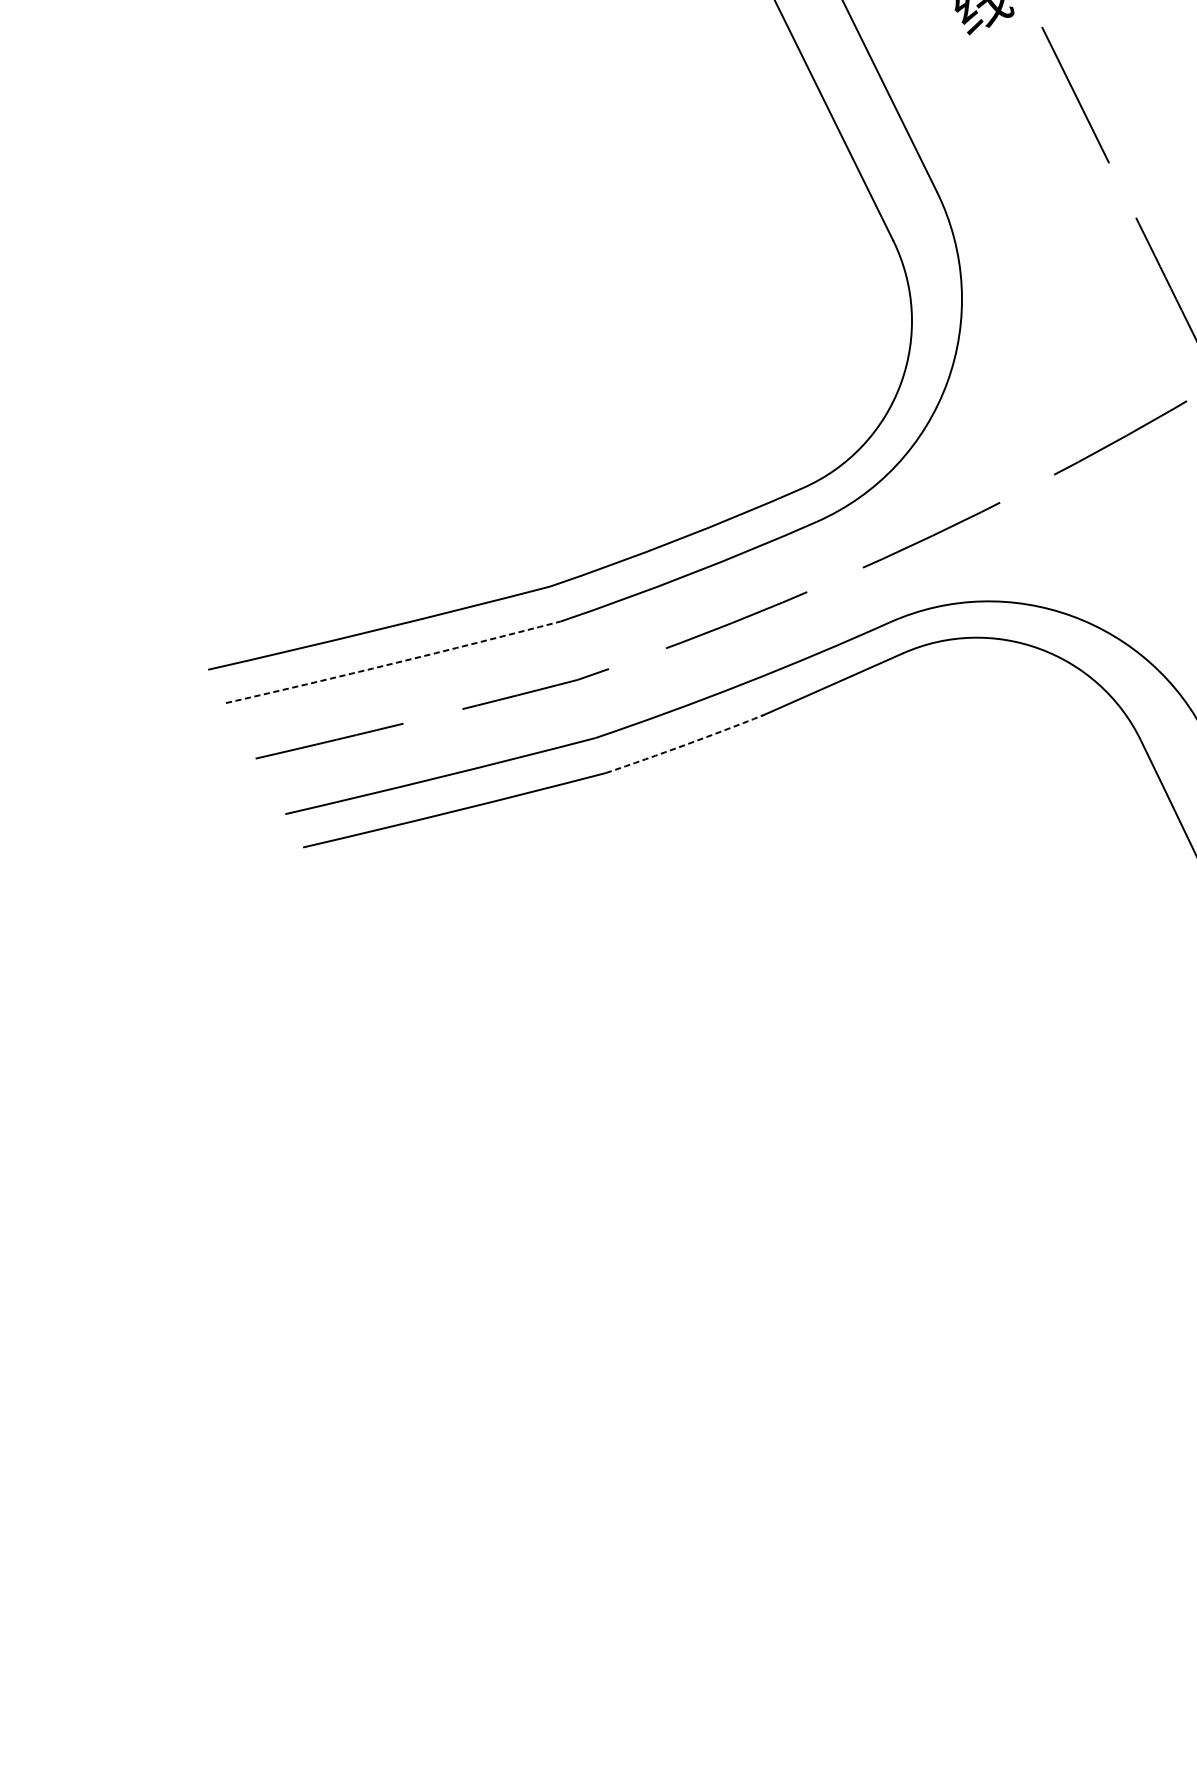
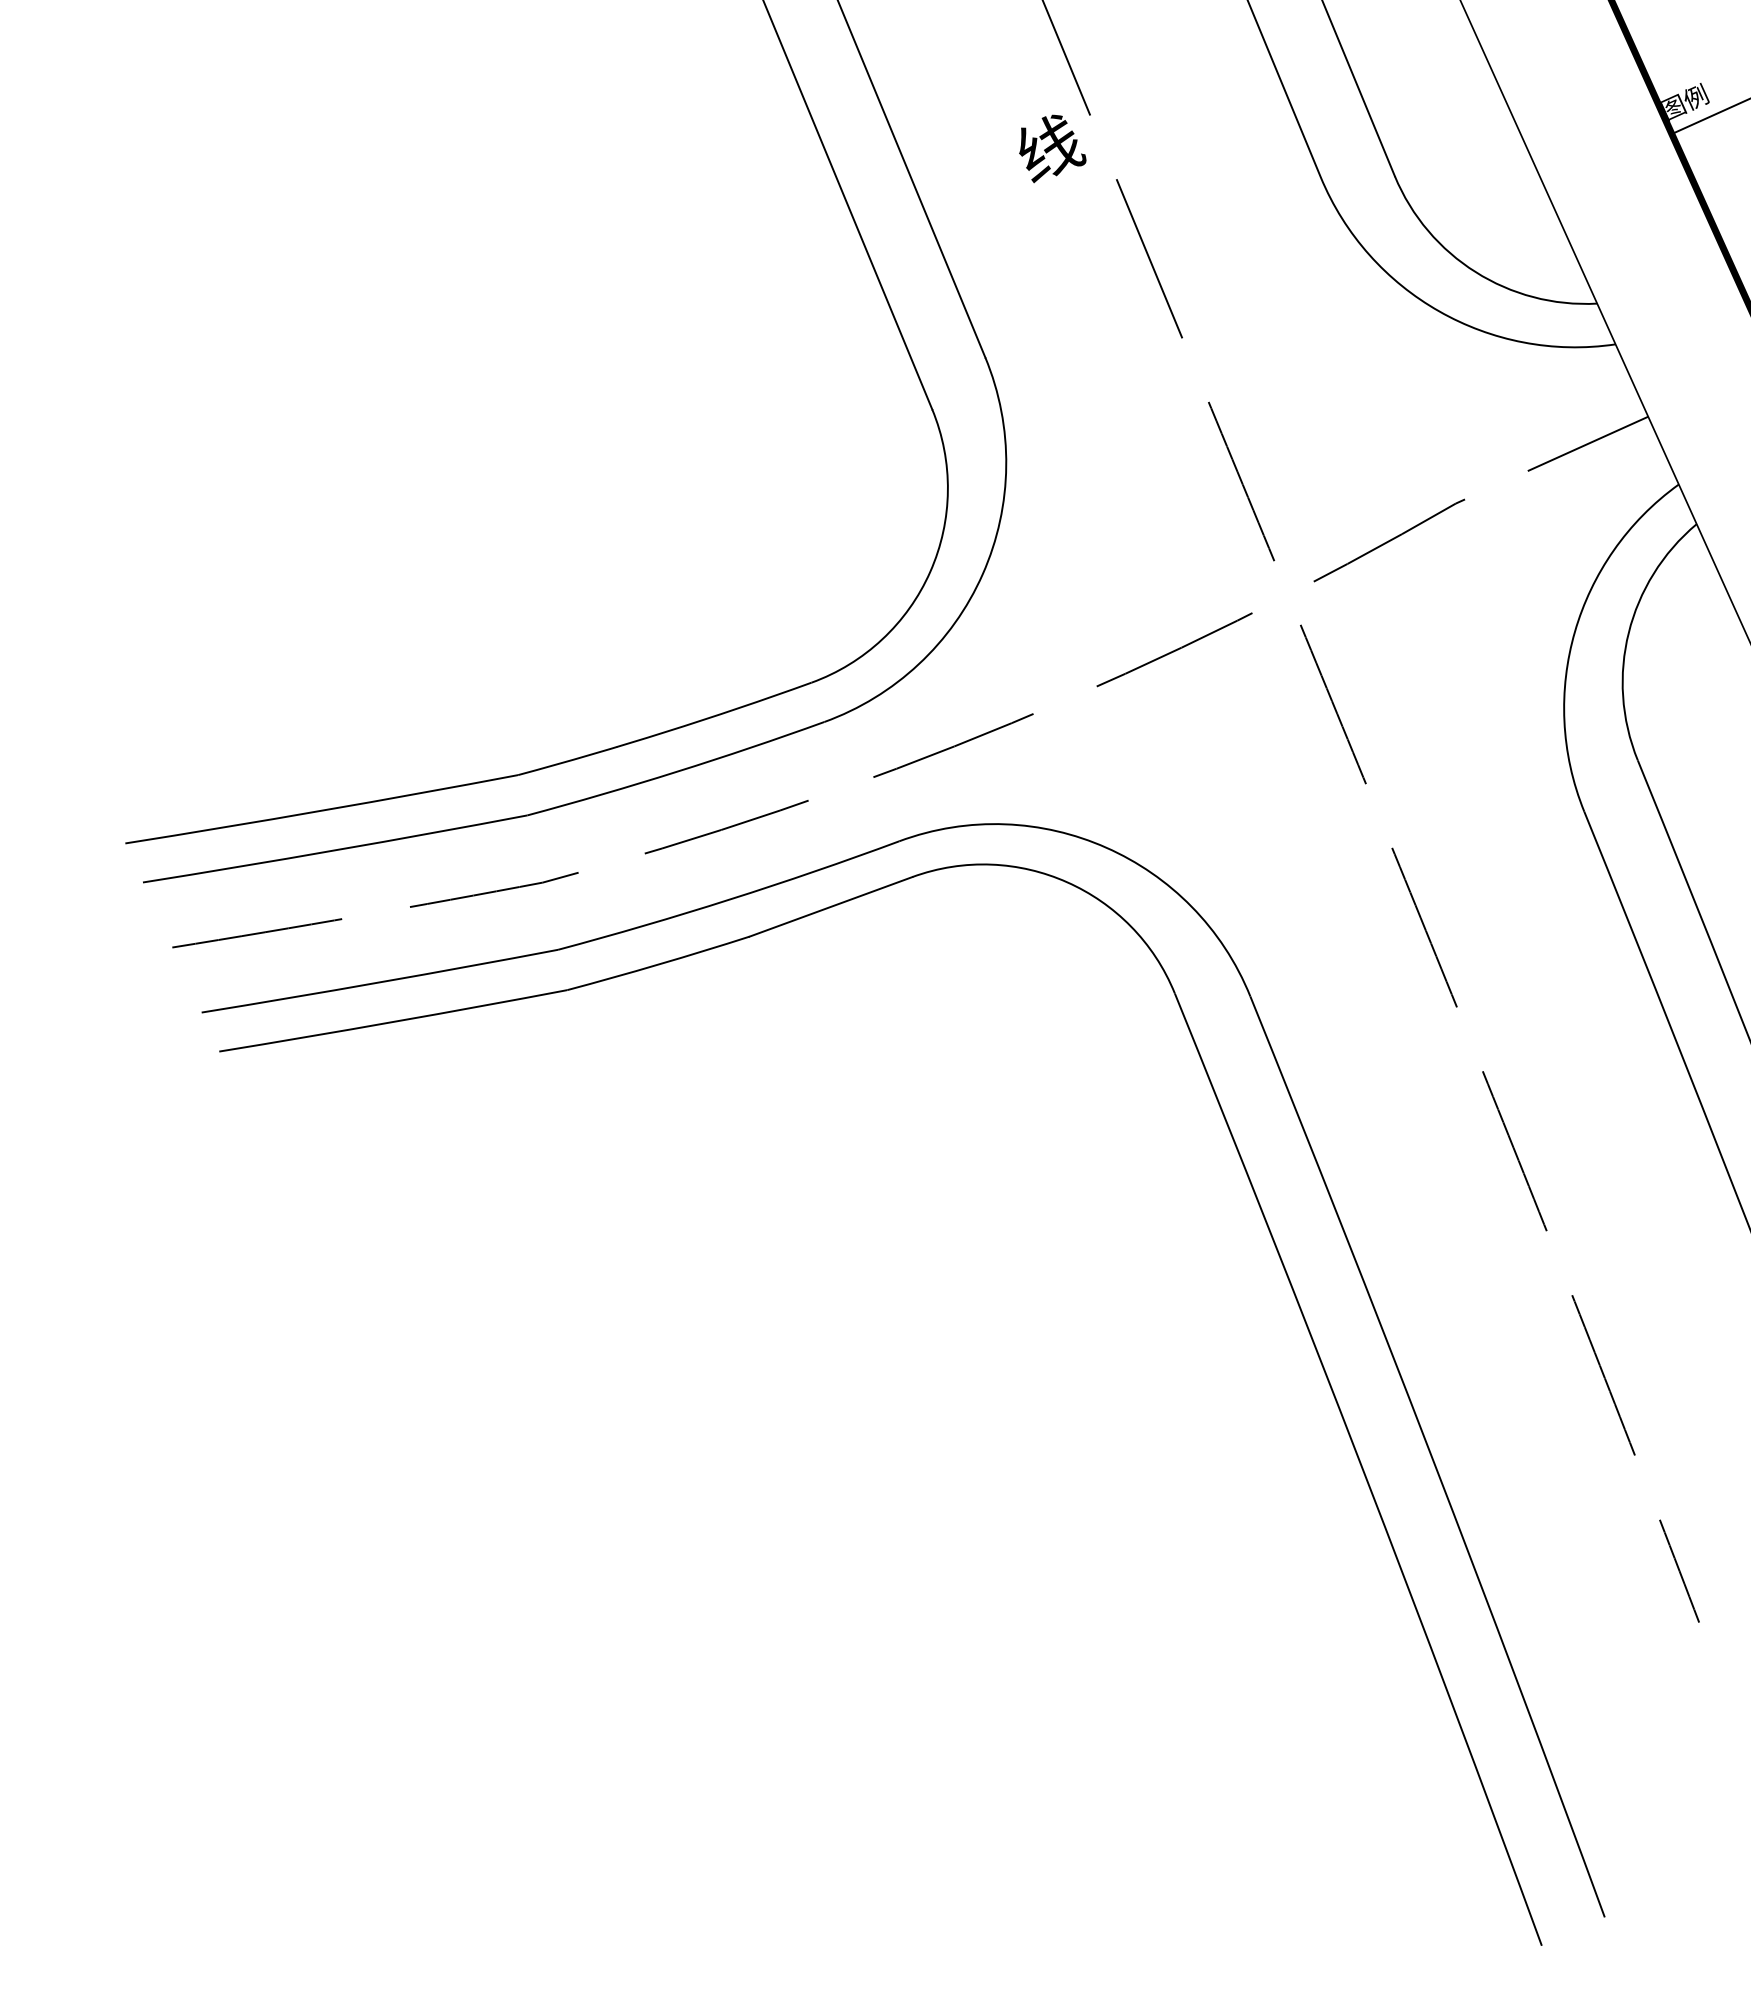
arc: (393, 663) -> (335, 850), dashed -> solid
arc: (684, 745) -> (658, 964), dashed -> solid

